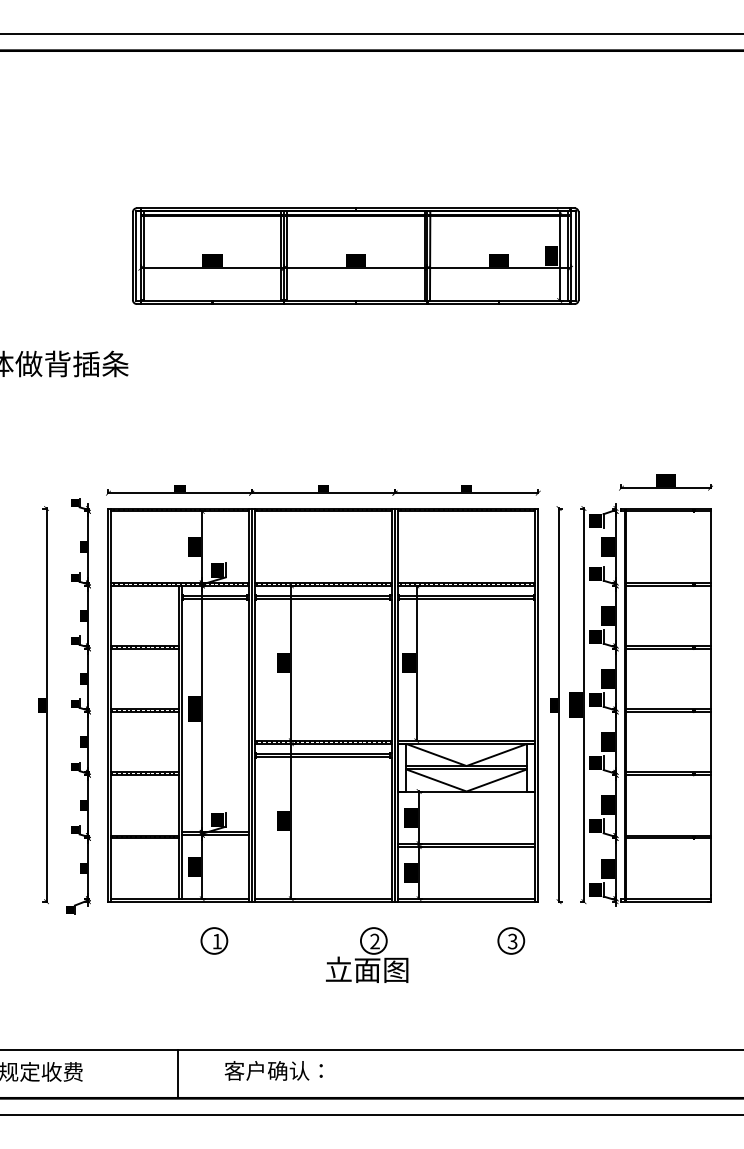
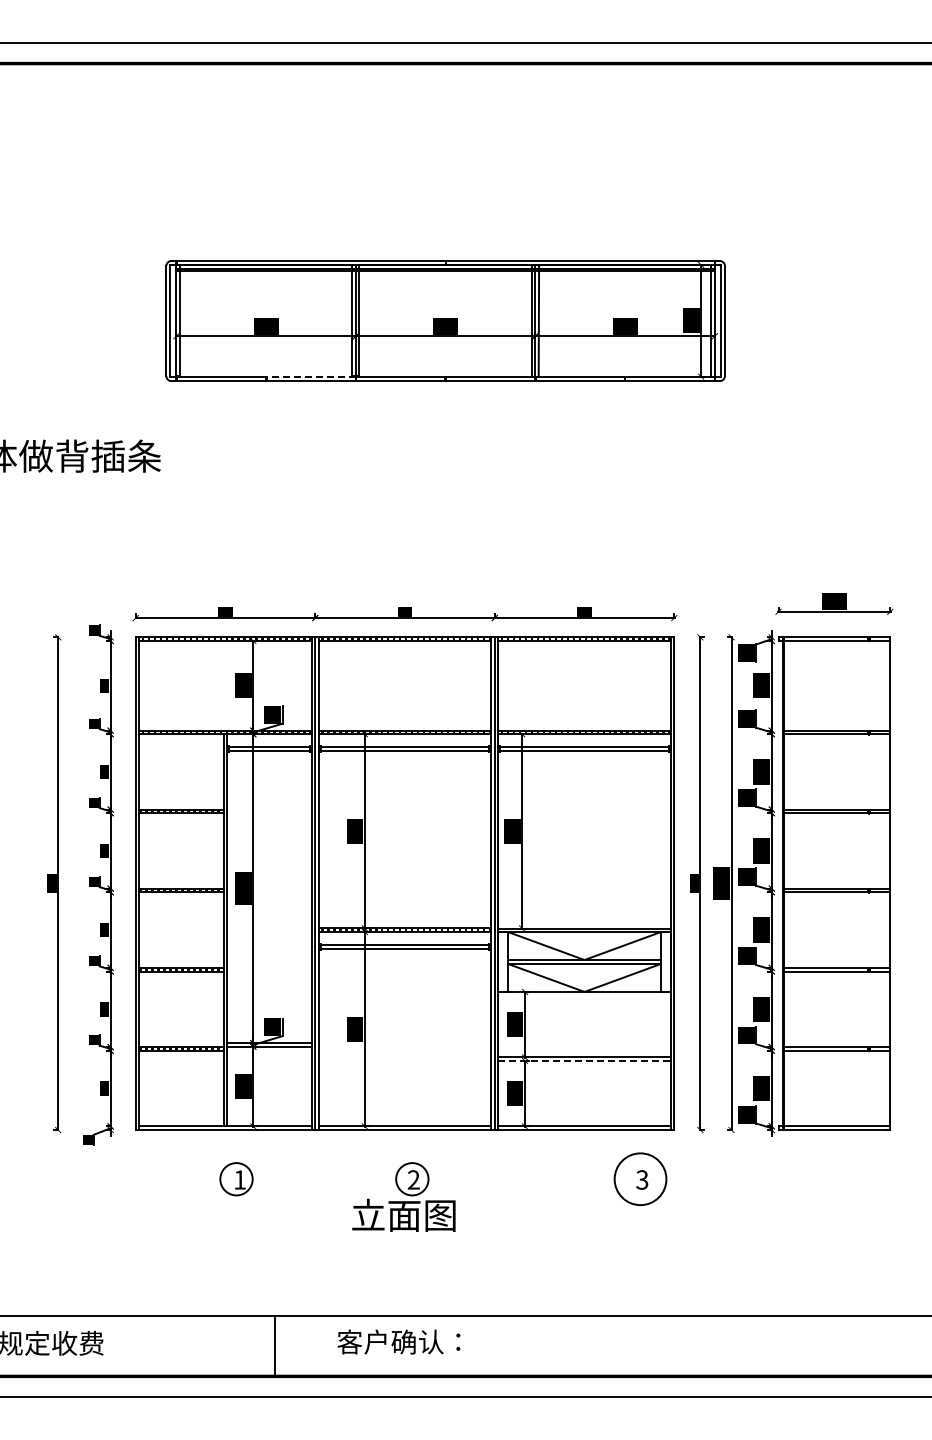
line: (248, 300) -> (311, 376), solid -> dashed
line: (467, 847) -> (585, 1061), solid -> dashed
part: (214, 941) -> (236, 1179), moved
circle: (511, 941) -> (640, 1179), size x1.6
part: (366, 954) -> (403, 1196), moved
text: (273, 1070) -> (398, 1341), moved
line: (178, 1074) -> (275, 1346), moved

